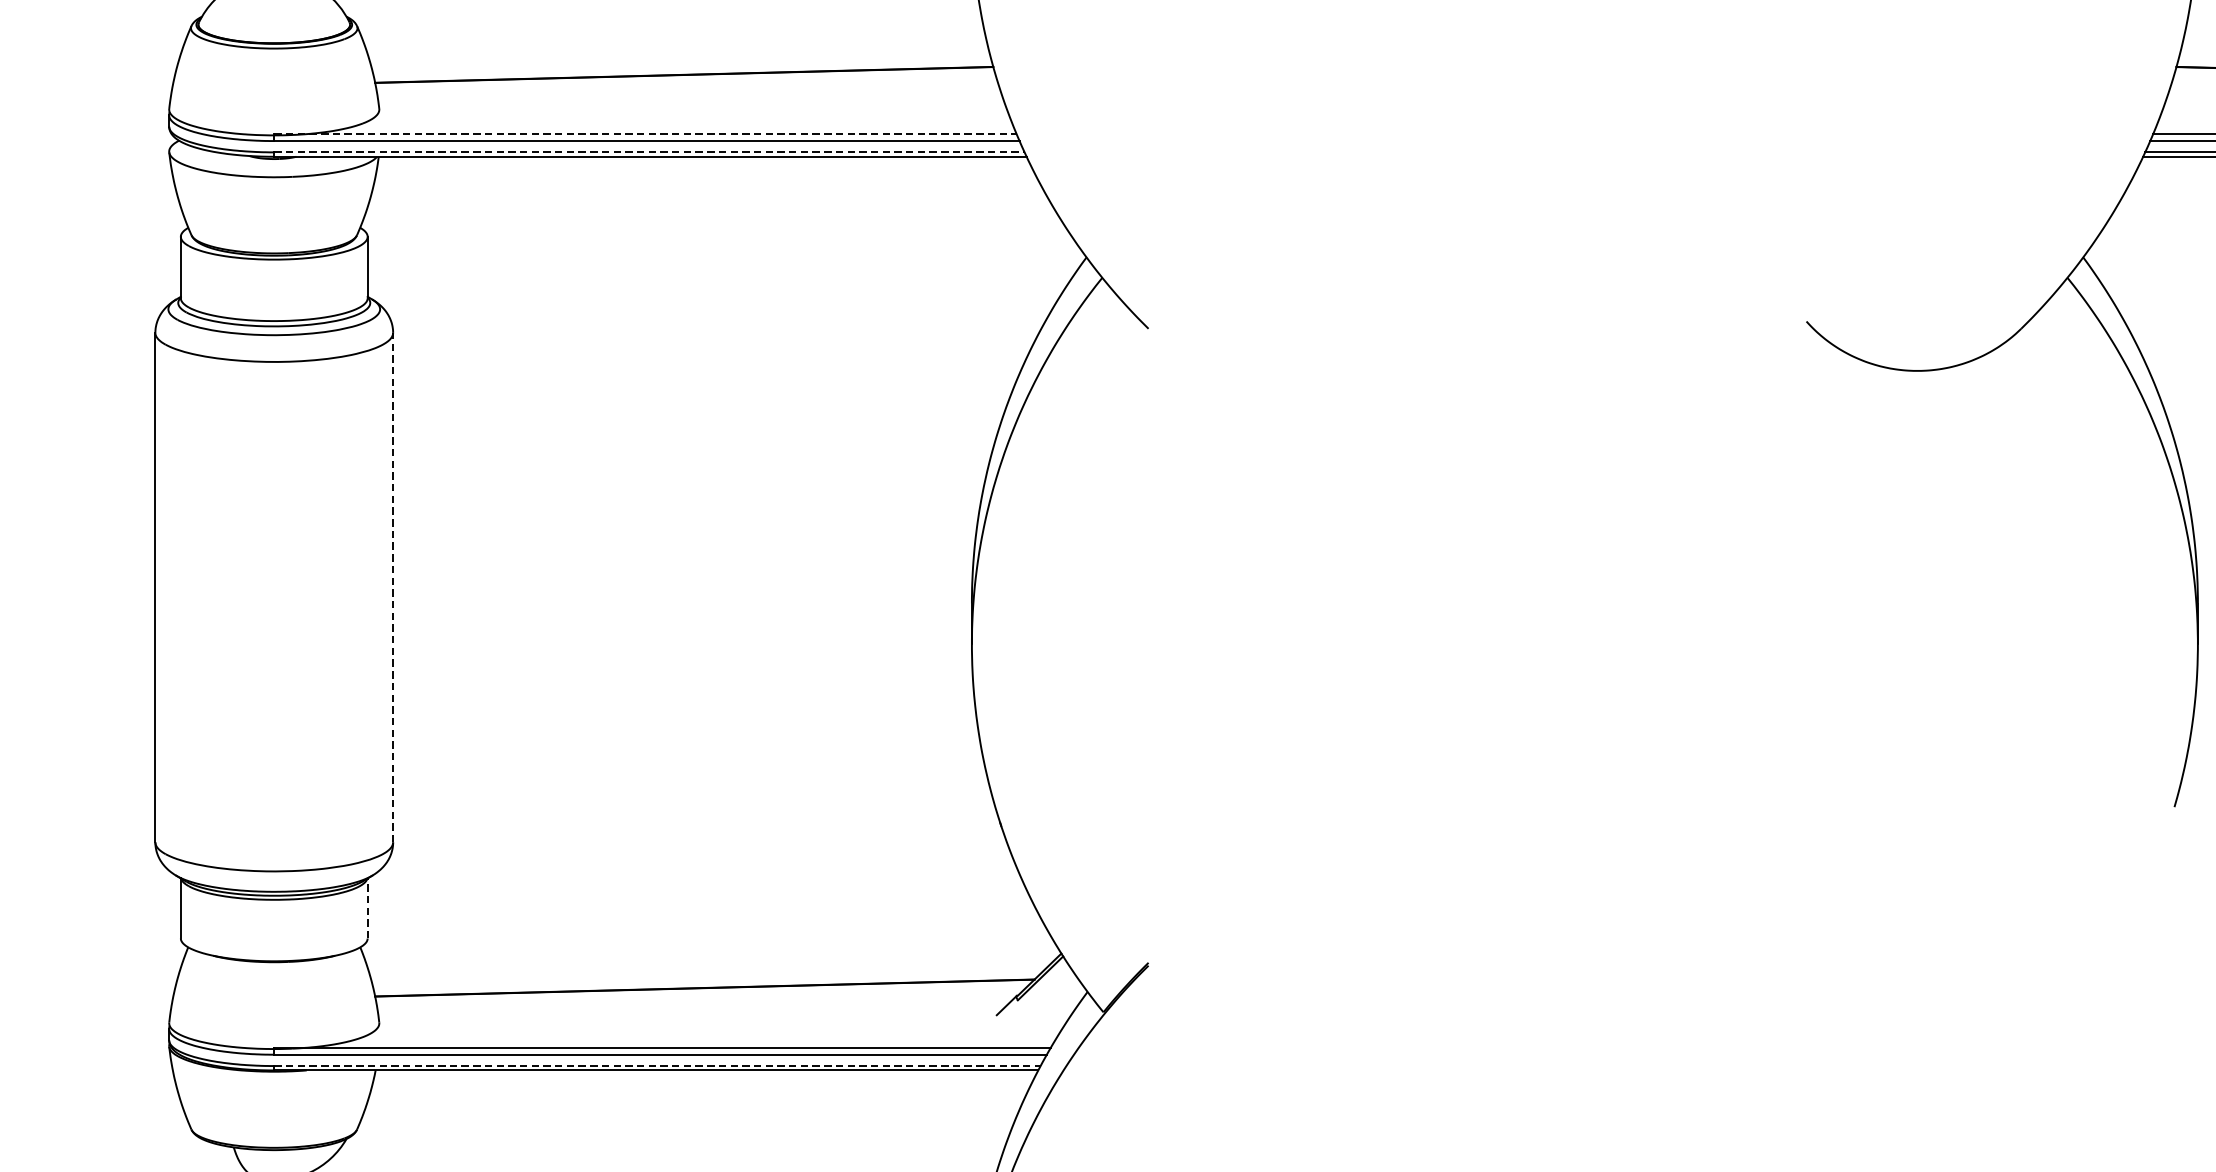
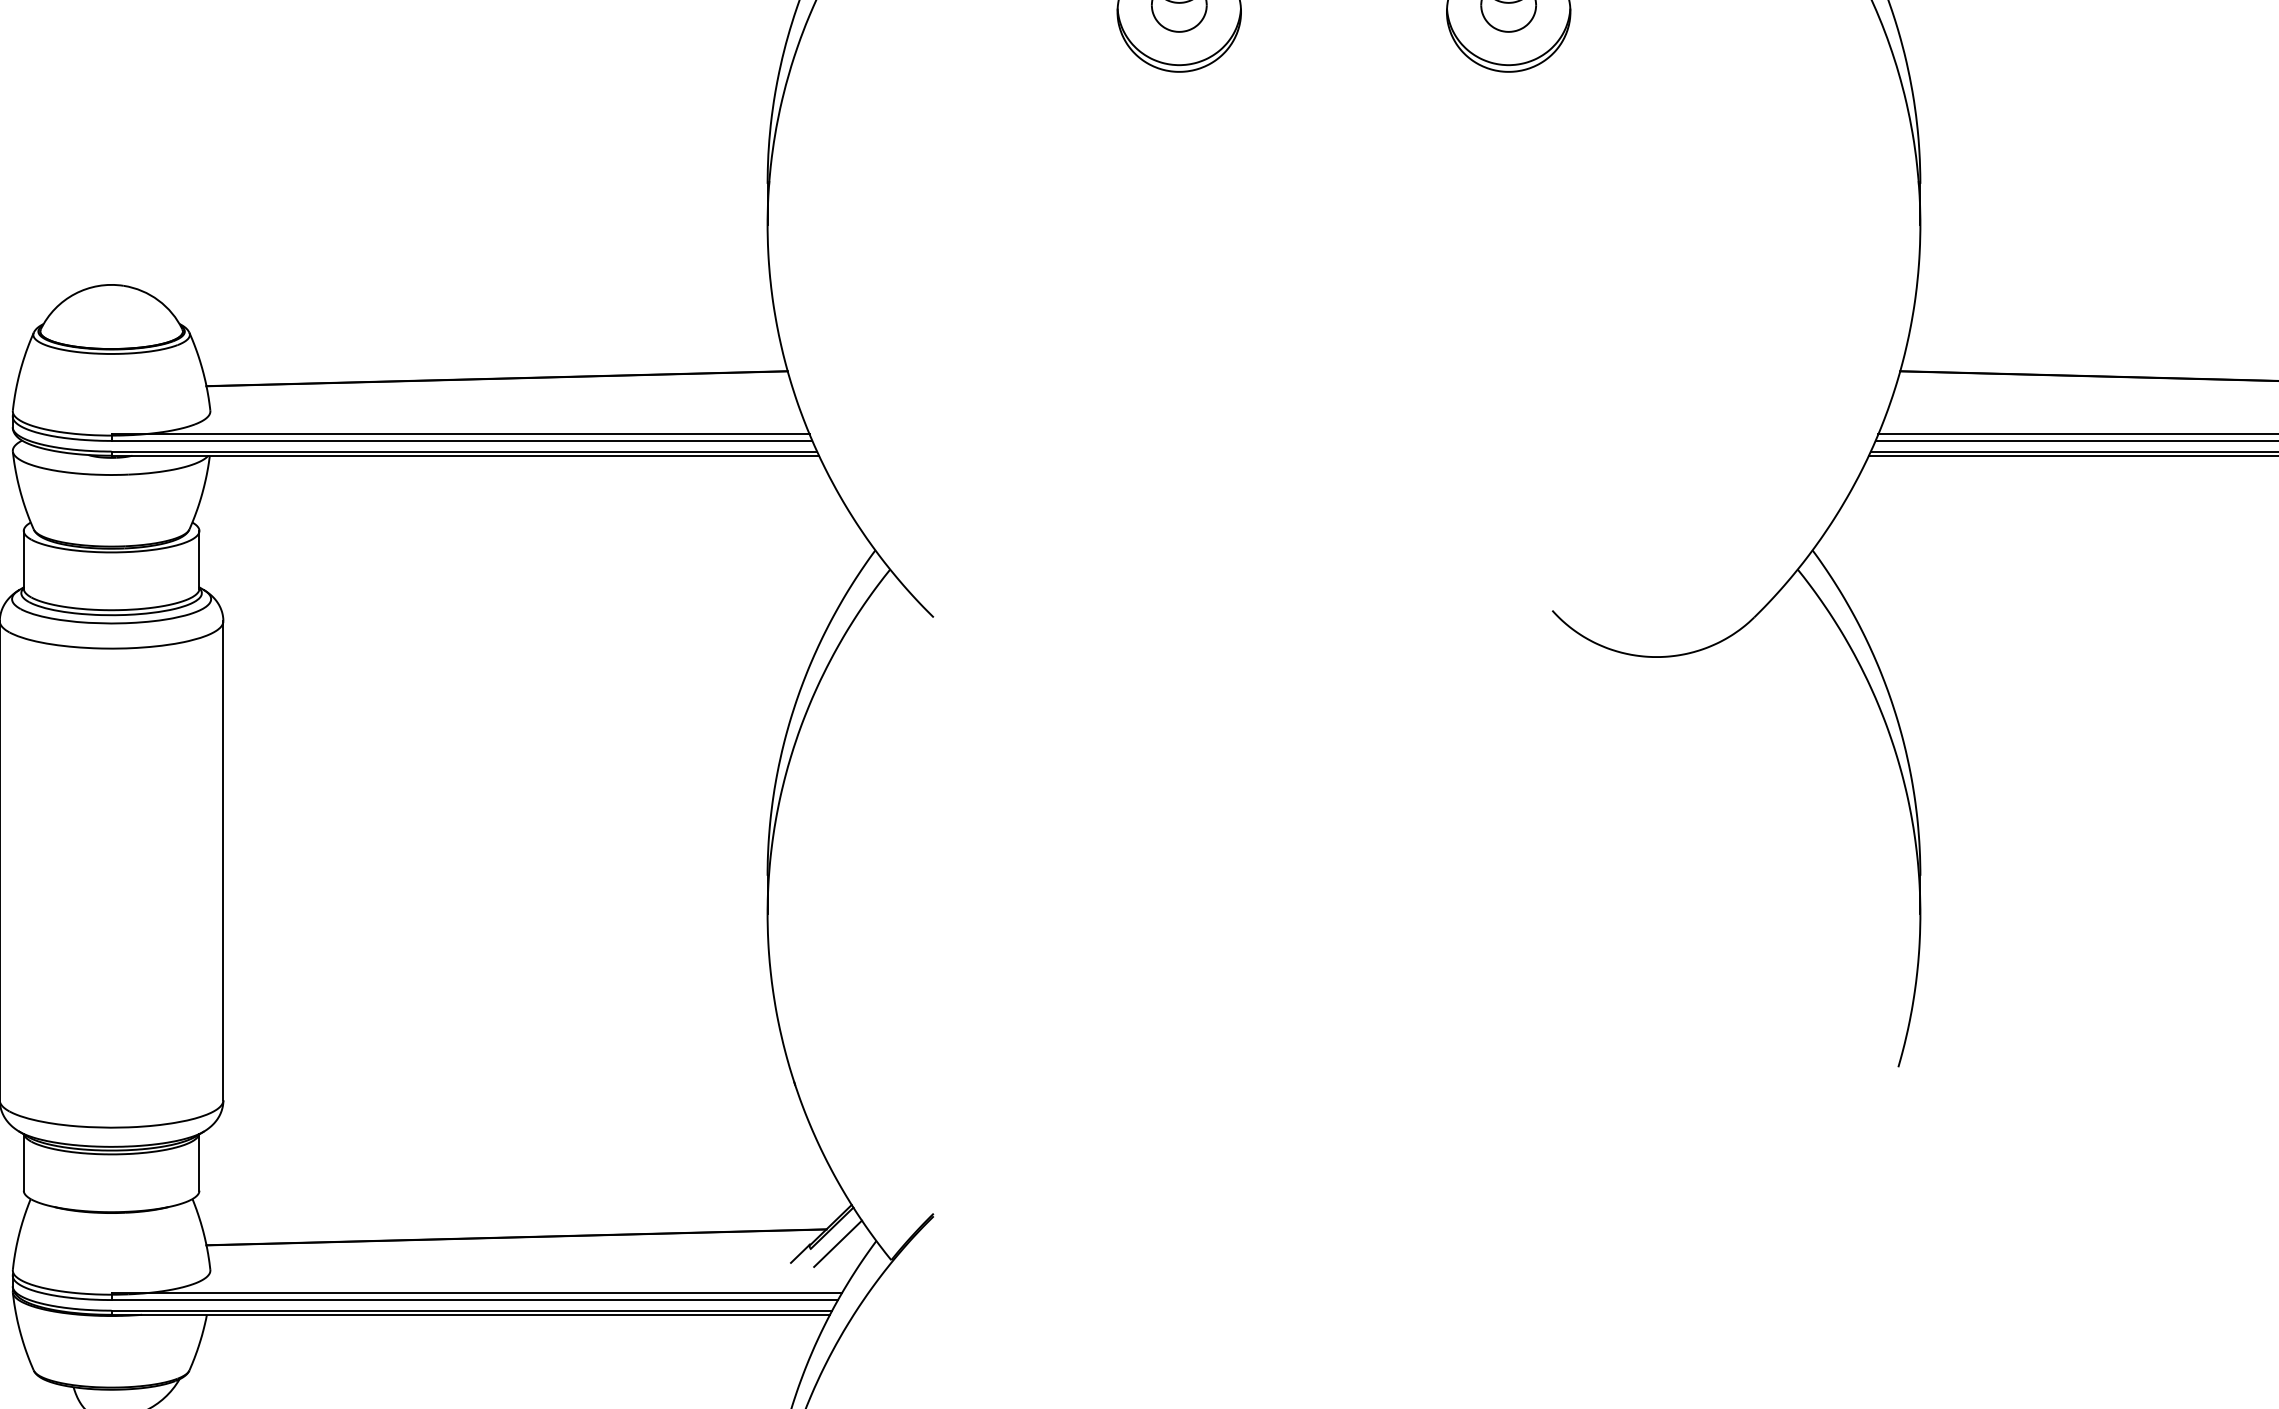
line: (645, 134) -> (460, 434), dashed -> solid
line: (649, 152) -> (464, 451), dashed -> solid
line: (393, 587) -> (223, 860), dashed -> solid
line: (367, 908) -> (199, 1162), dashed -> solid
line: (1046, 994) -> (837, 1243), added
line: (658, 1065) -> (472, 1310), dashed -> solid

